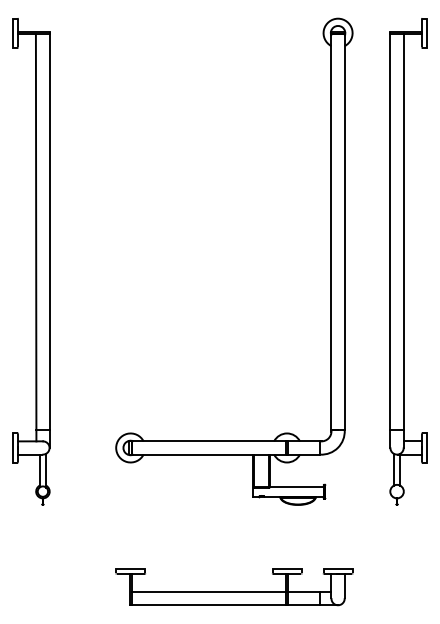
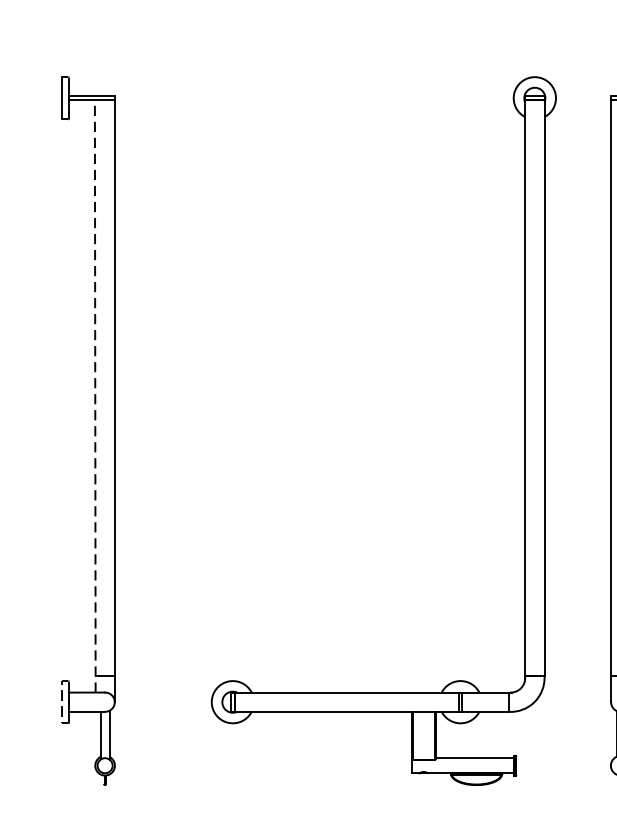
line: (36, 237) -> (95, 395), solid -> dashed
line: (13, 447) -> (62, 701), solid -> dashed

